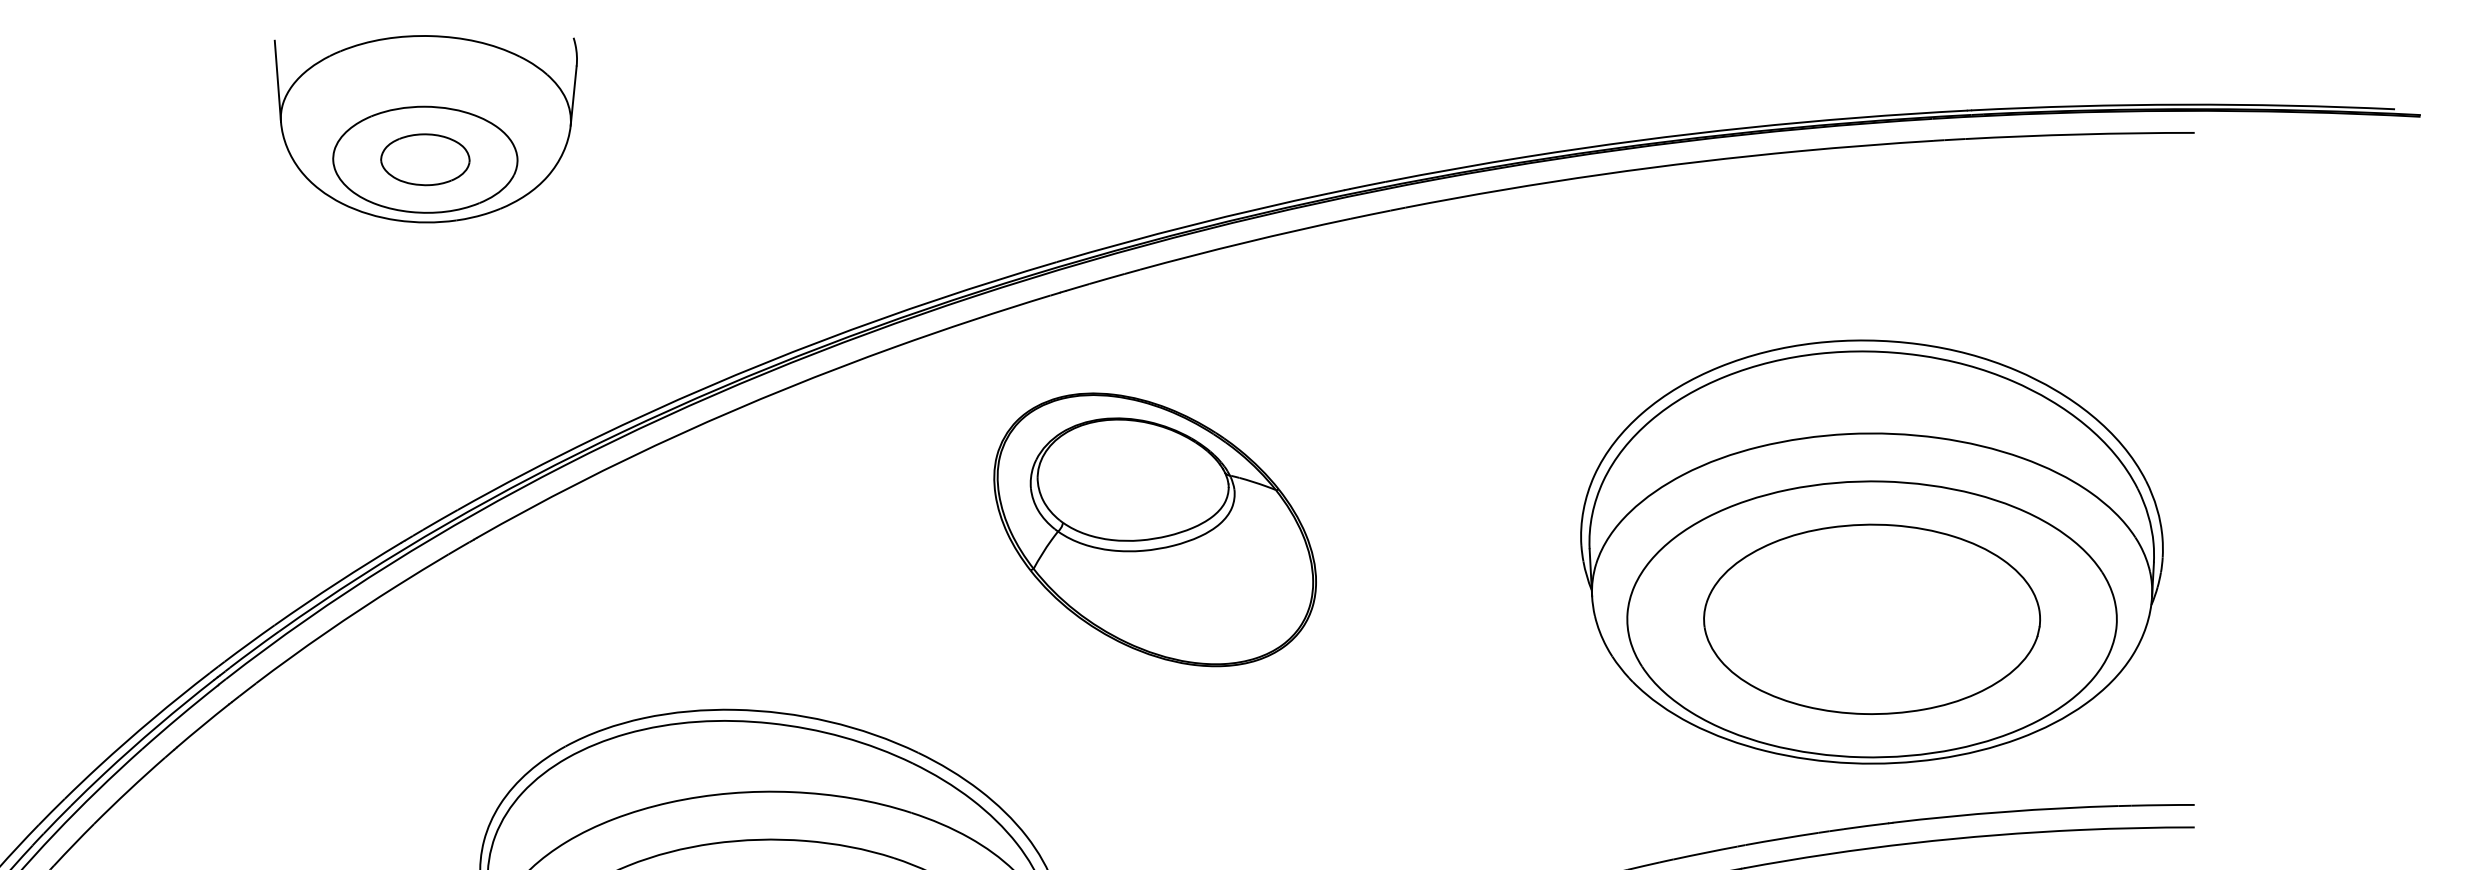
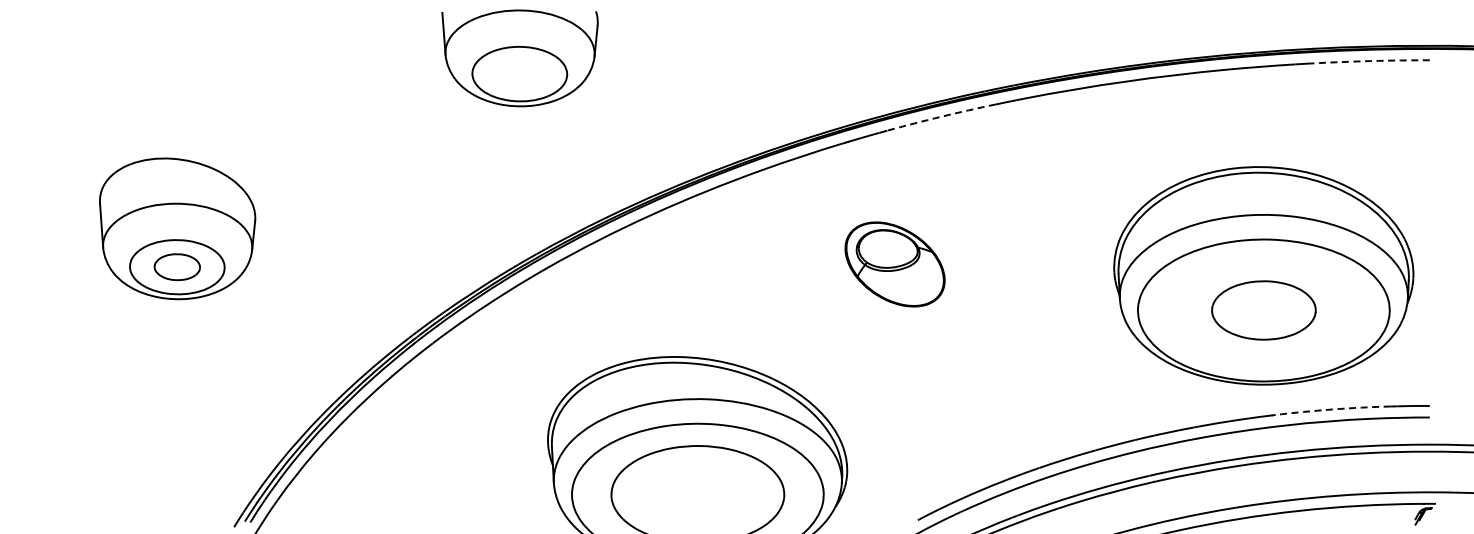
arc: (2079, 135) -> (1370, 61), solid -> dashed
part: (424, 160) -> (519, 74), removed
arc: (1245, 242) -> (941, 116), solid -> dashed
part: (1153, 529) -> (894, 264), size x0.6
part: (1871, 619) -> (1263, 310), size x0.6
arc: (2005, 811) -> (1332, 409), solid -> dashed

